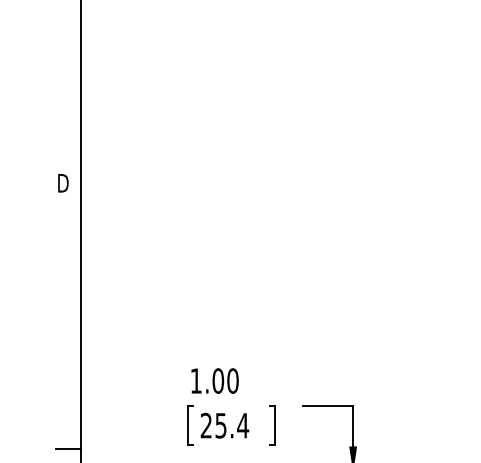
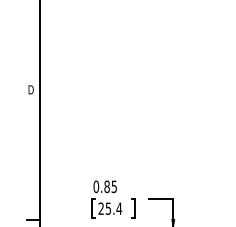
text: (215, 380) -> (105, 186), 1.00 -> 0.85

